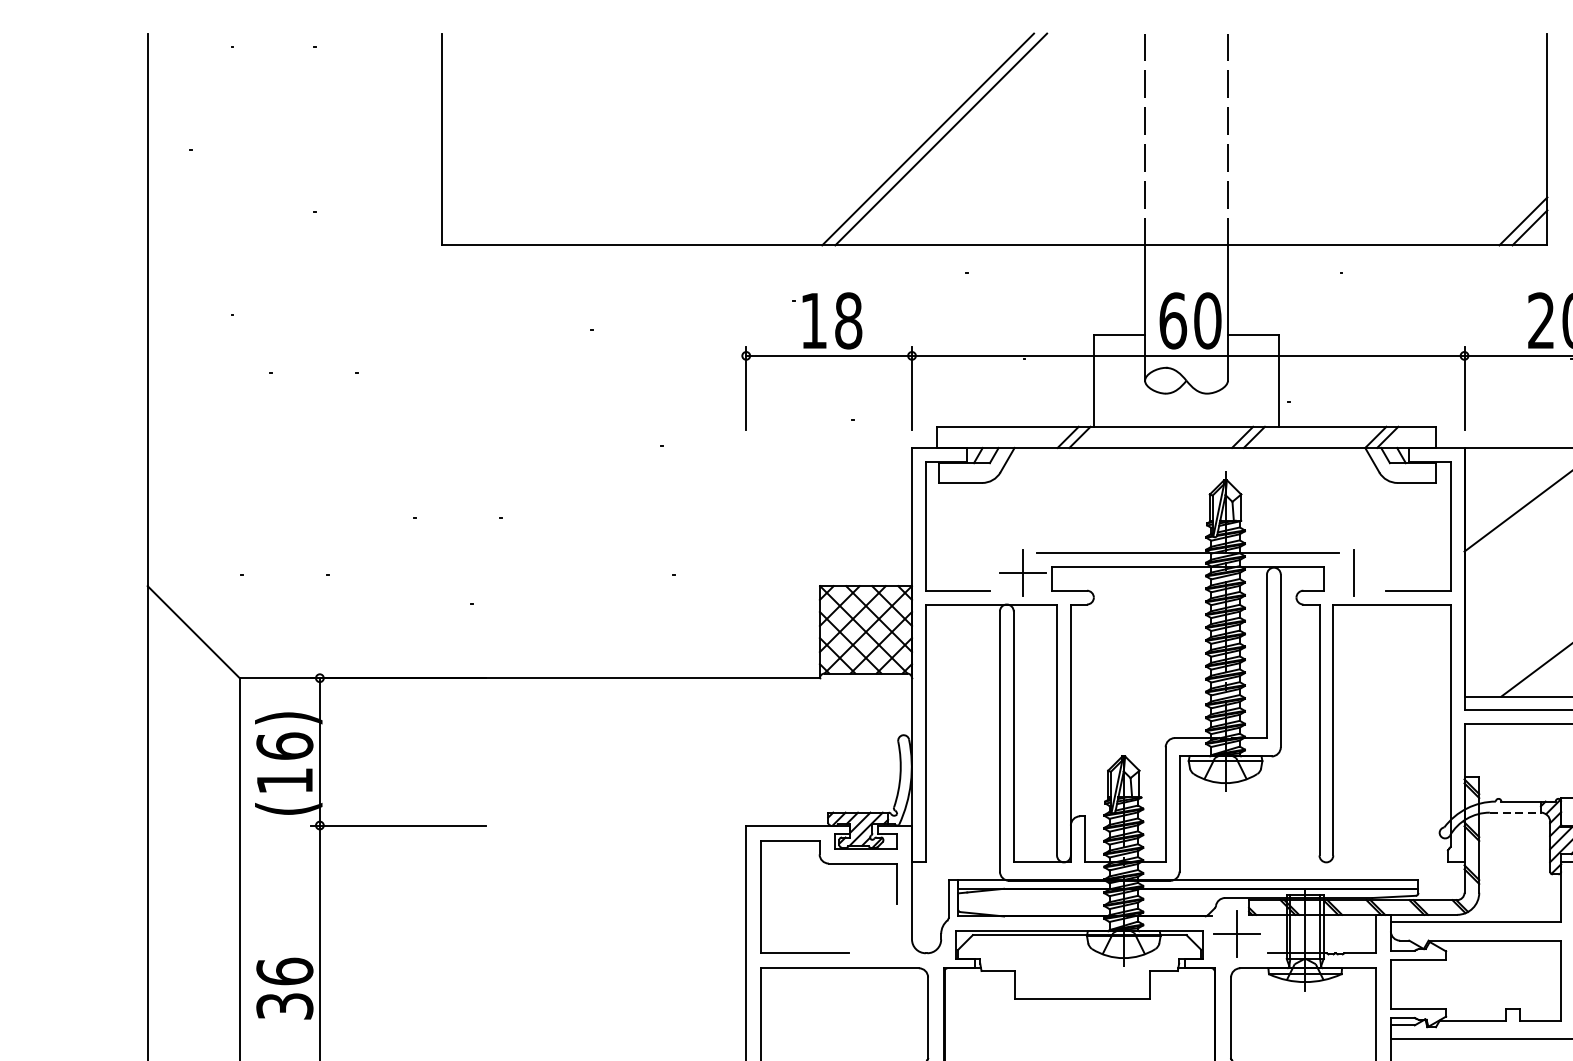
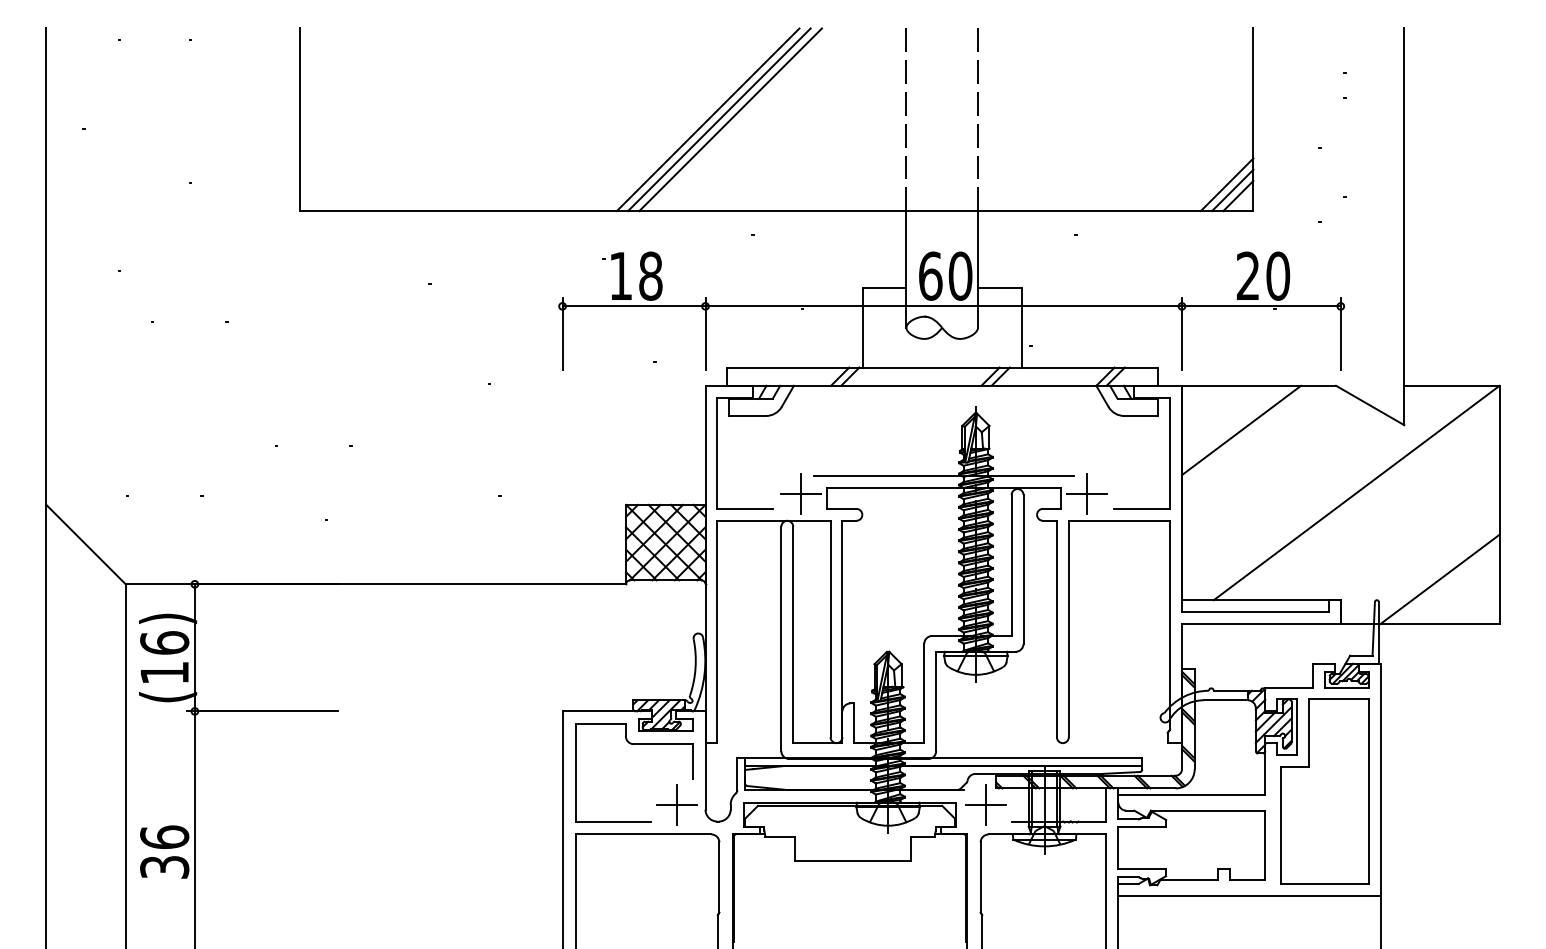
line: (914, 139) -> (707, 119), added
line: (1516, 214) -> (1226, 184), added
line: (1353, 572) -> (1086, 493), added
line: (1516, 812) -> (1226, 700), dashed -> solid
part: (878, 933) -> (676, 804), added

